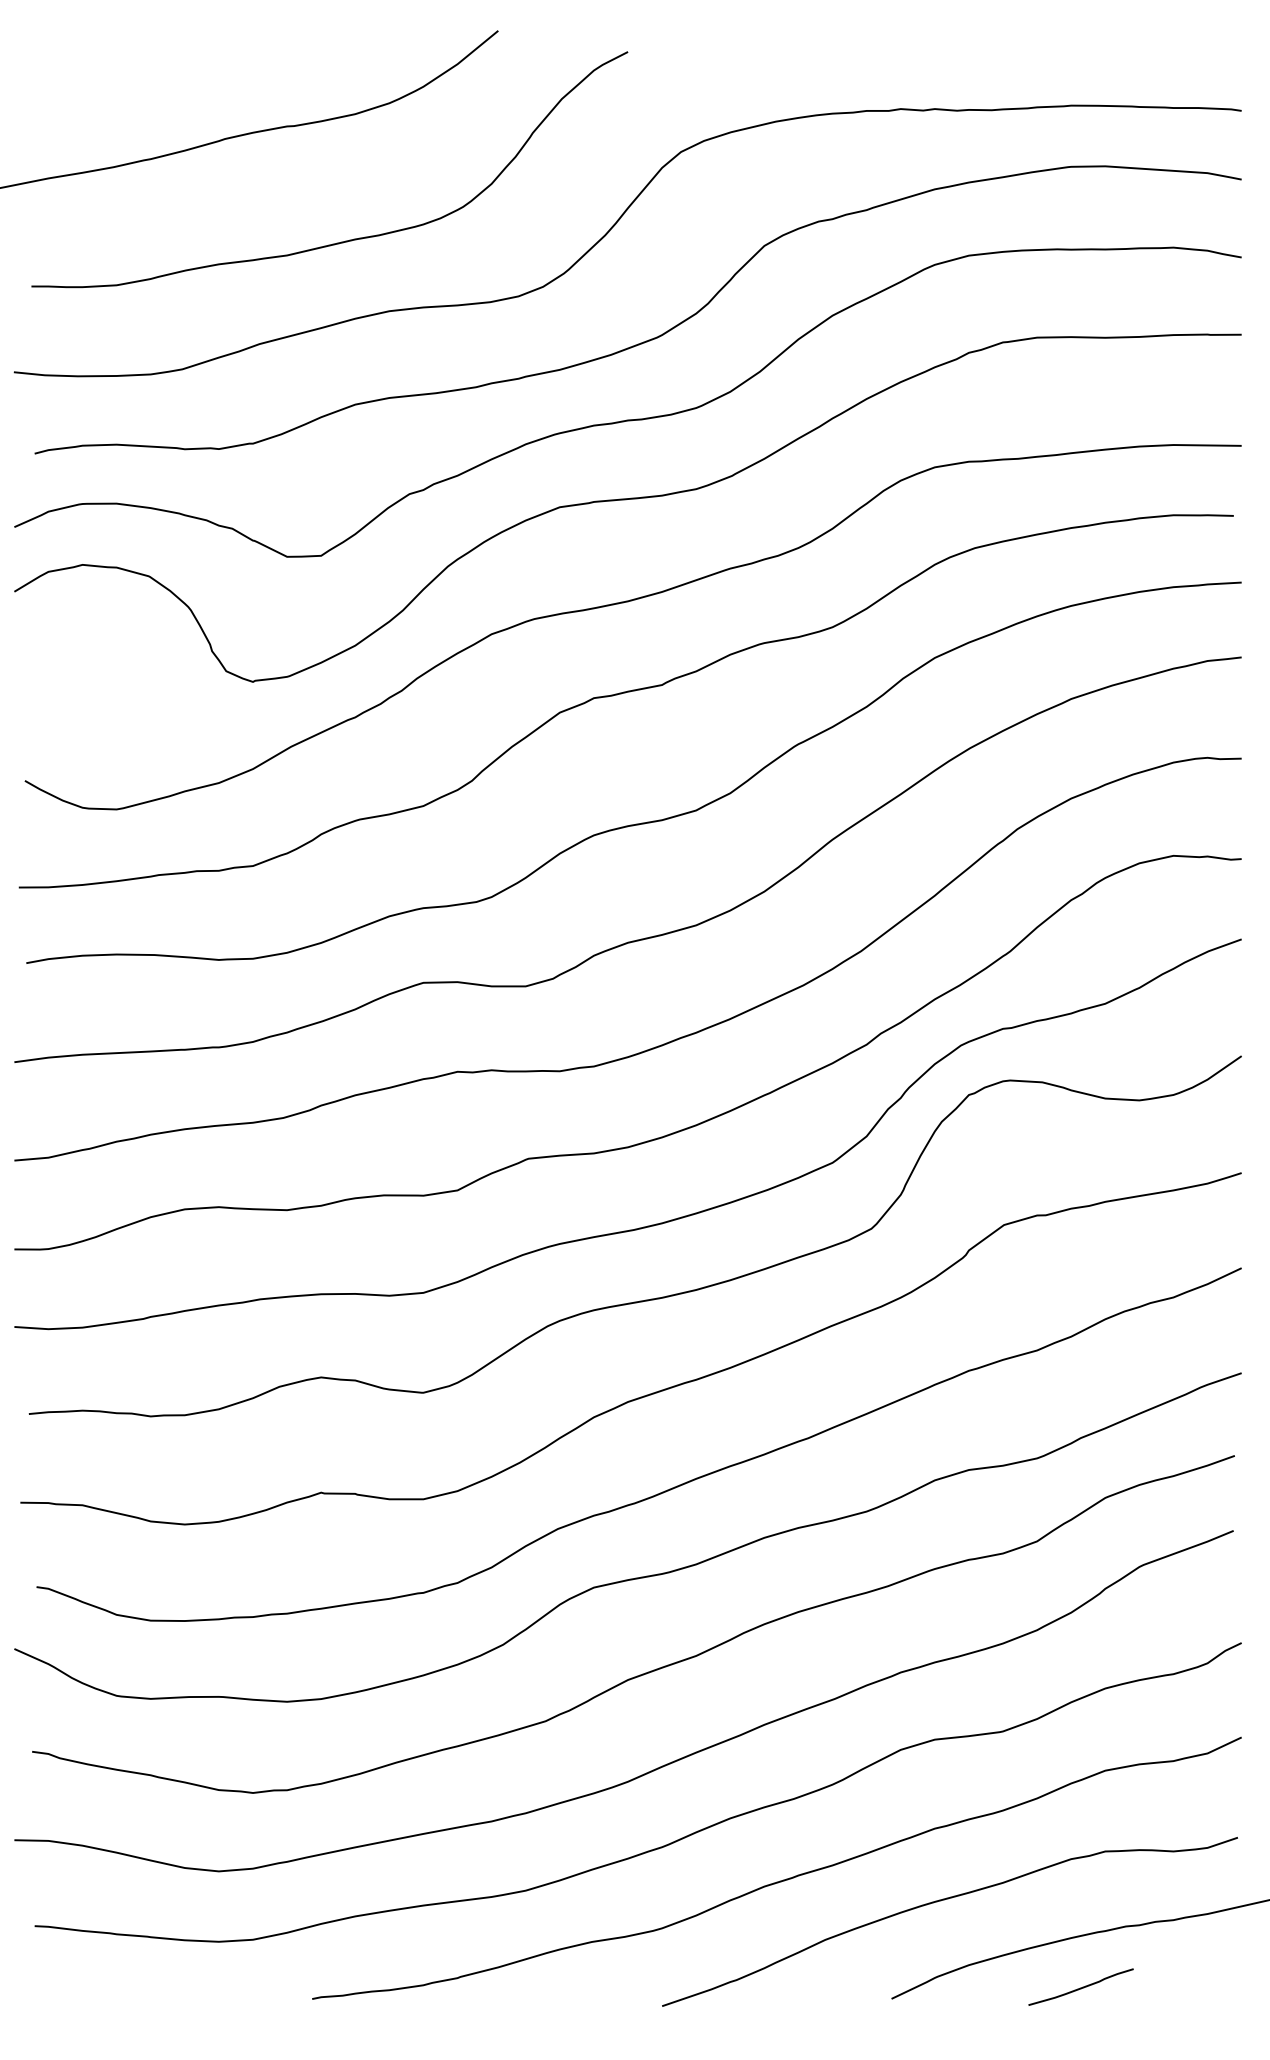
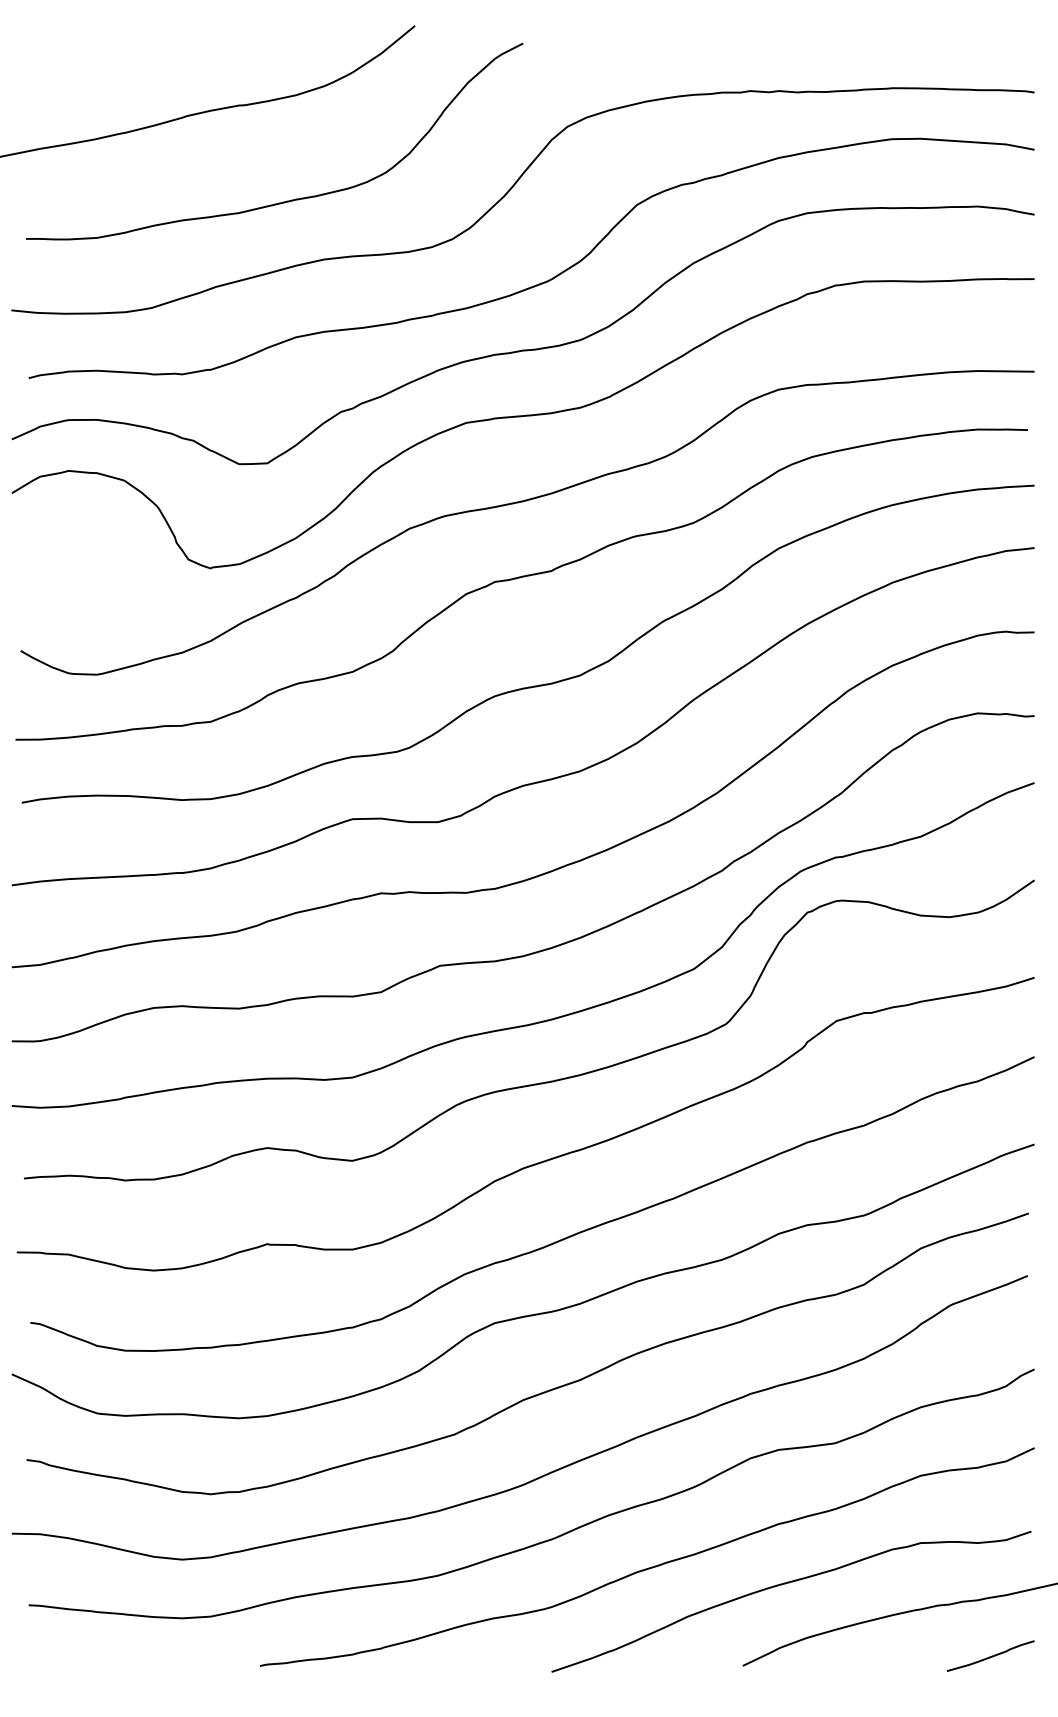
curve: (1082, 1986) -> (991, 1655), moved

